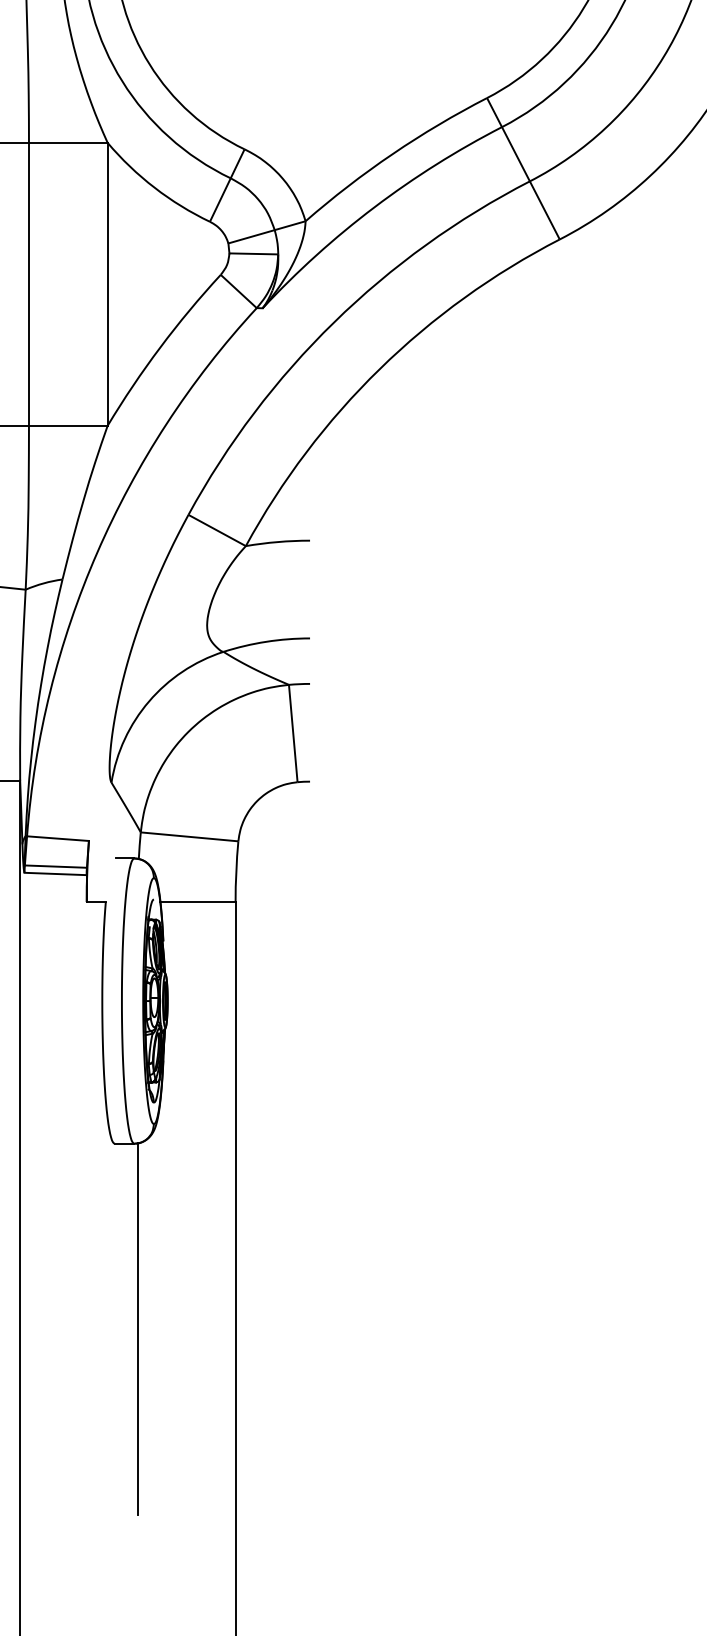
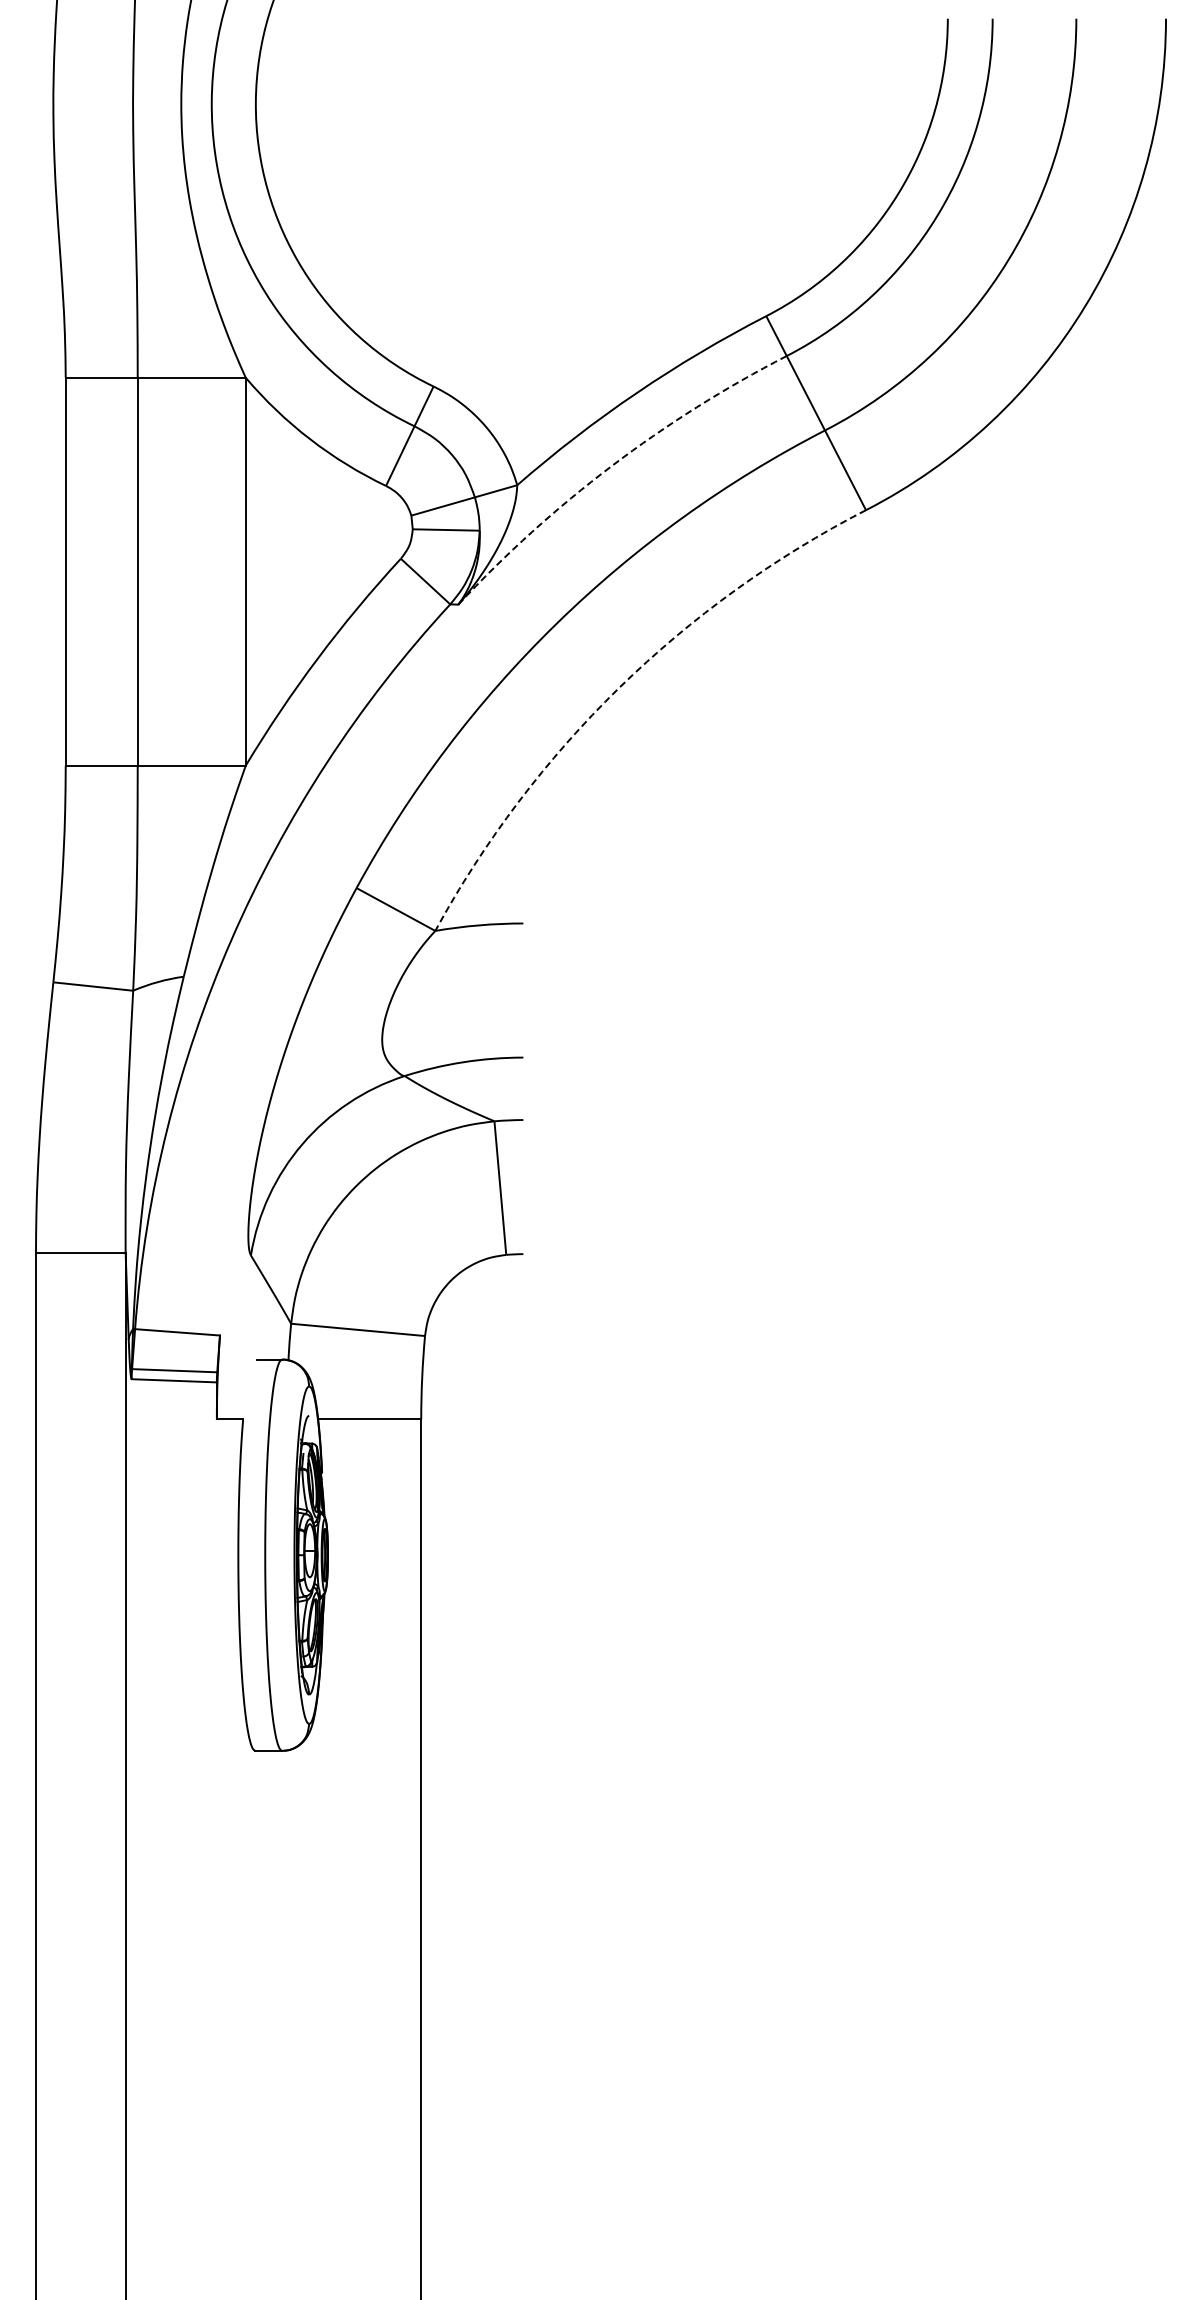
arc: (374, 207) -> (611, 466), solid -> dashed
arc: (379, 369) -> (618, 688), solid -> dashed
line: (137, 1328) -> (286, 2004), removed

